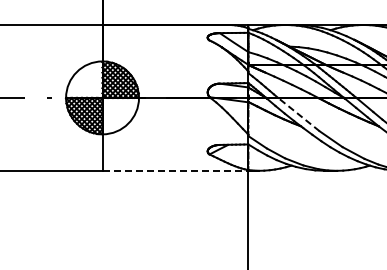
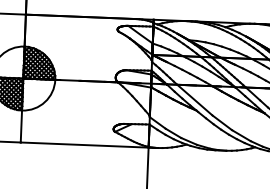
line: (298, 114) -> (194, 100), dashed -> solid
line: (175, 170) -> (84, 144), dashed -> solid

